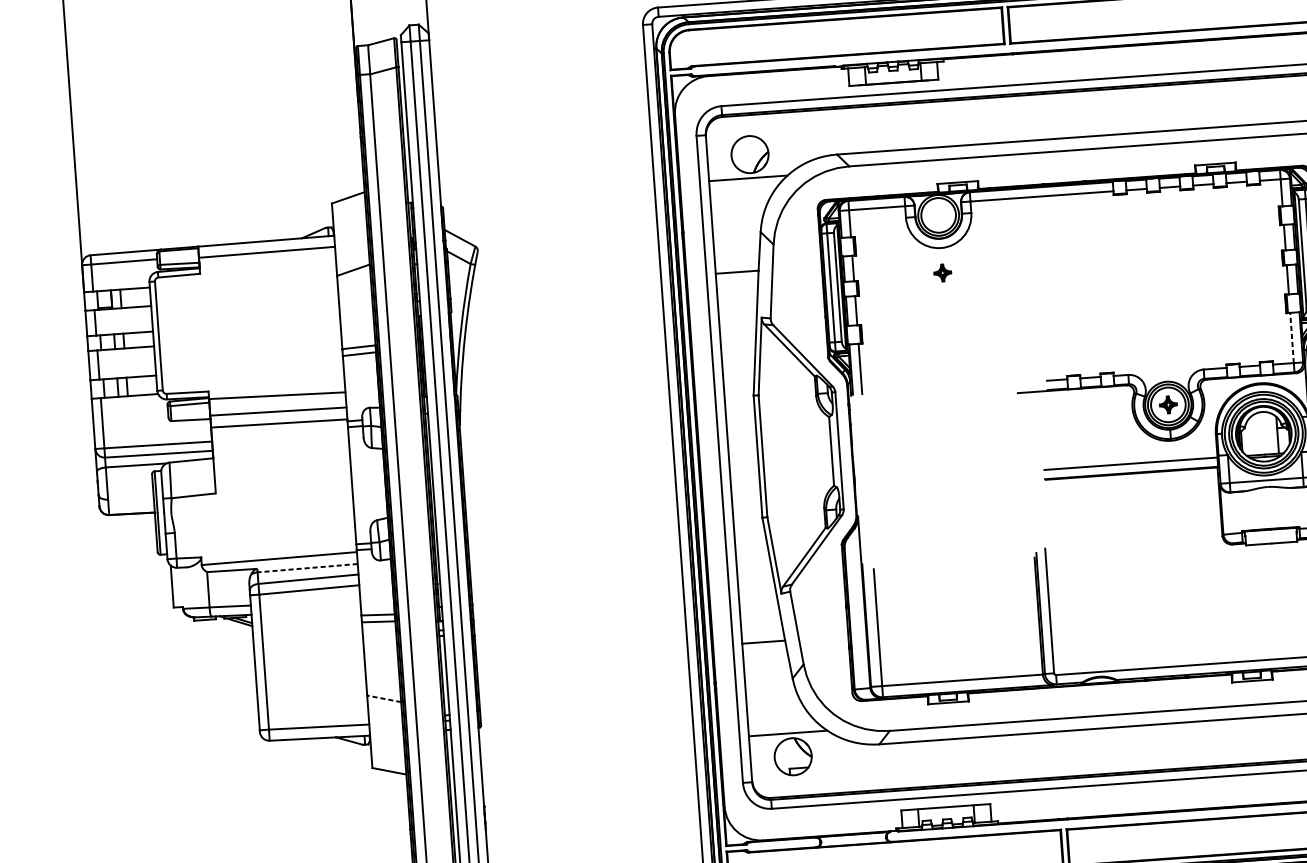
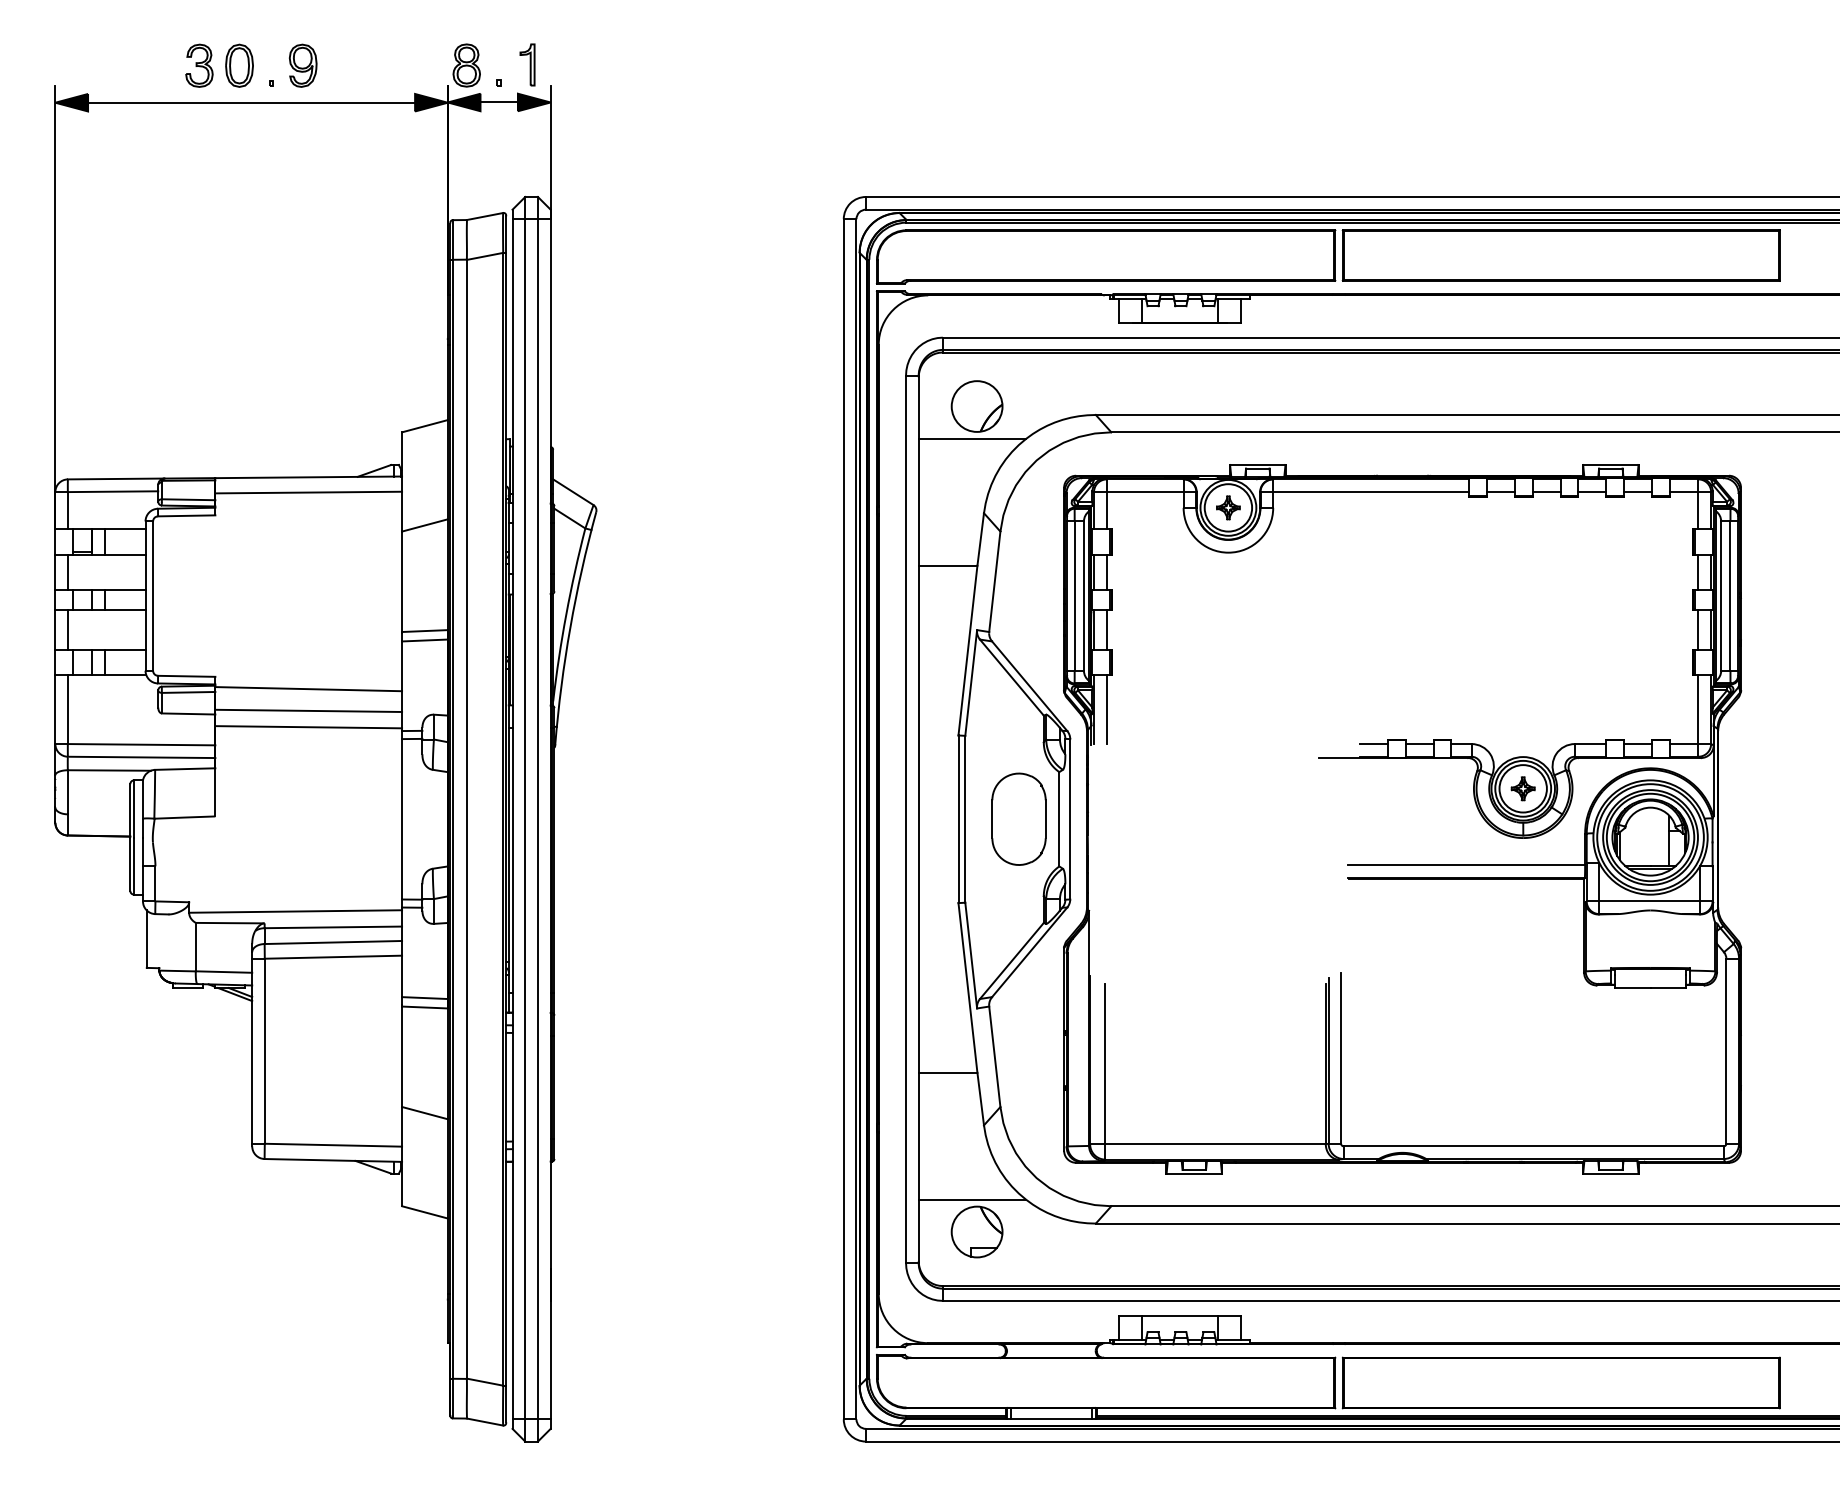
part: (942, 272) -> (1228, 507), moved
line: (1292, 337) -> (1698, 709), dashed -> solid
part: (801, 452) -> (1018, 818), added
line: (307, 568) -> (333, 927), dashed -> solid
line: (383, 699) -> (424, 1113), dashed -> solid

